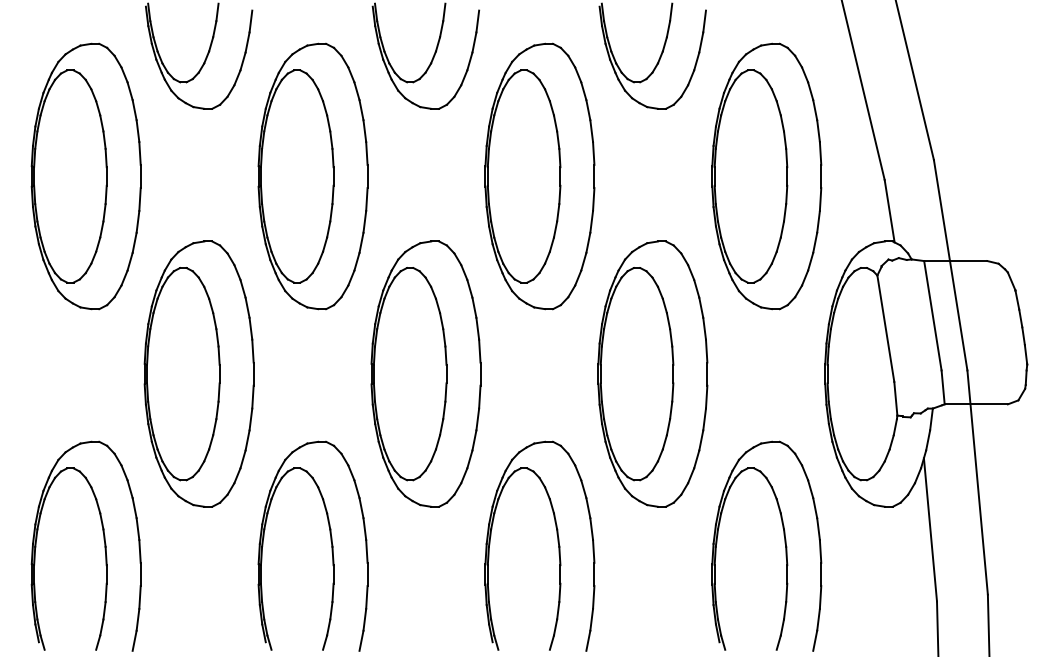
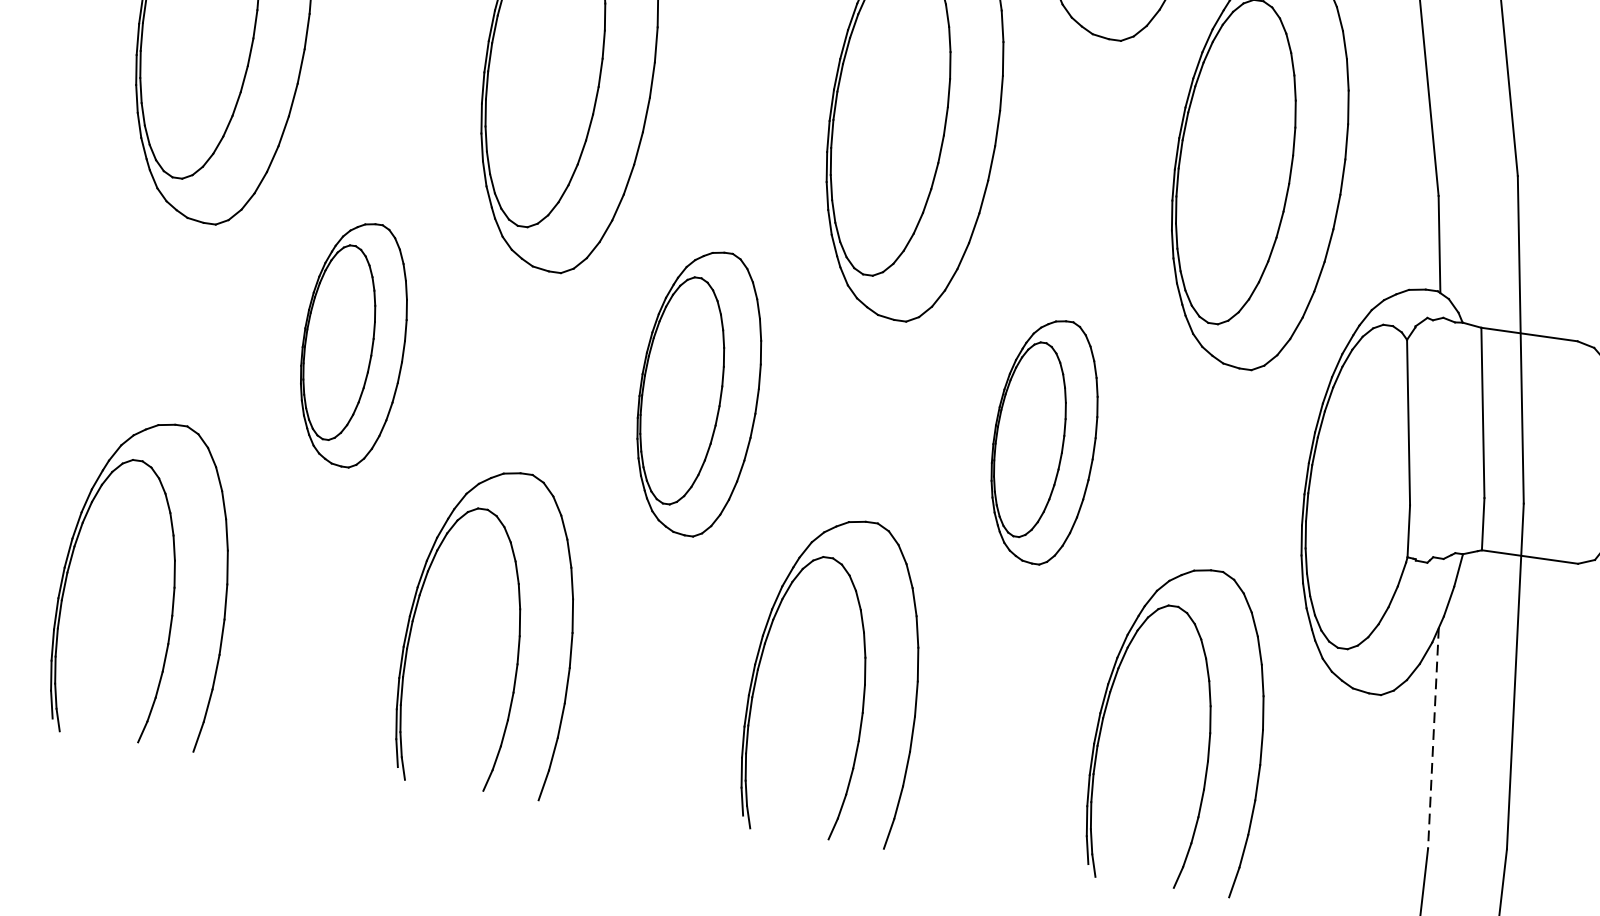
part: (198, 373) -> (352, 343), size x0.6
part: (425, 373) -> (698, 392), size x0.7
part: (652, 373) -> (1043, 440), size x0.6
line: (930, 529) -> (1433, 737), solid -> dashed

